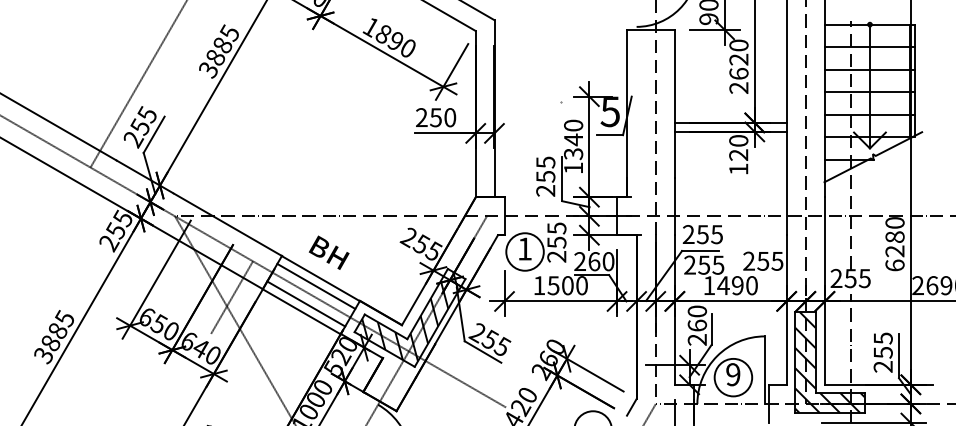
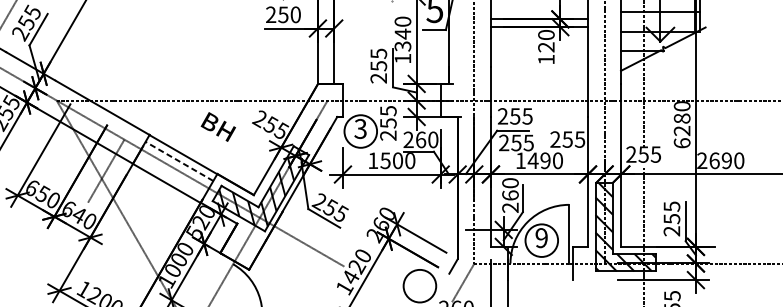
text: (524, 248) -> (360, 128), 1 -> 3
text: (328, 252) -> (217, 126), moved
line: (315, 286) -> (178, 161), solid -> dashed
line: (306, 303) -> (170, 176), removed

